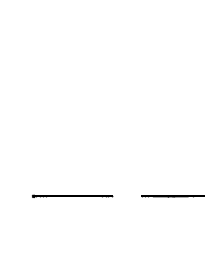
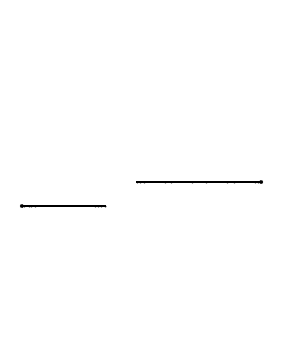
part: (72, 195) -> (63, 205), moved

